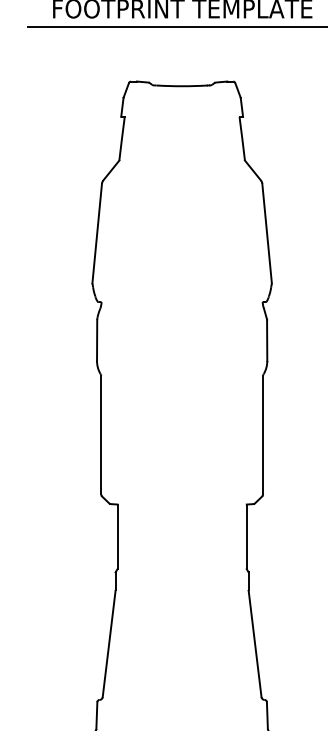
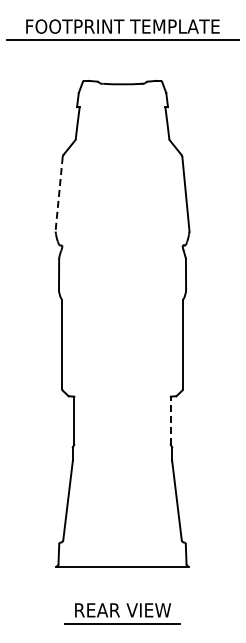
line: (97, 233) -> (59, 194), solid -> dashed
line: (246, 536) -> (170, 420), solid -> dashed

